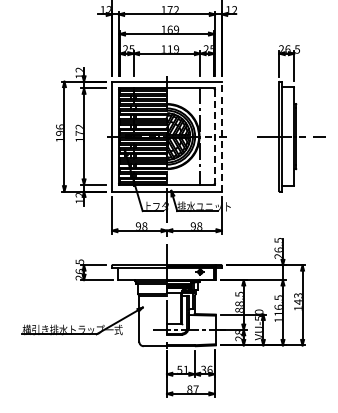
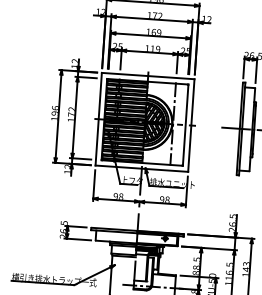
line: (215, 136) -> (185, 125), dashed -> solid
line: (221, 136) -> (191, 125), dashed -> solid

